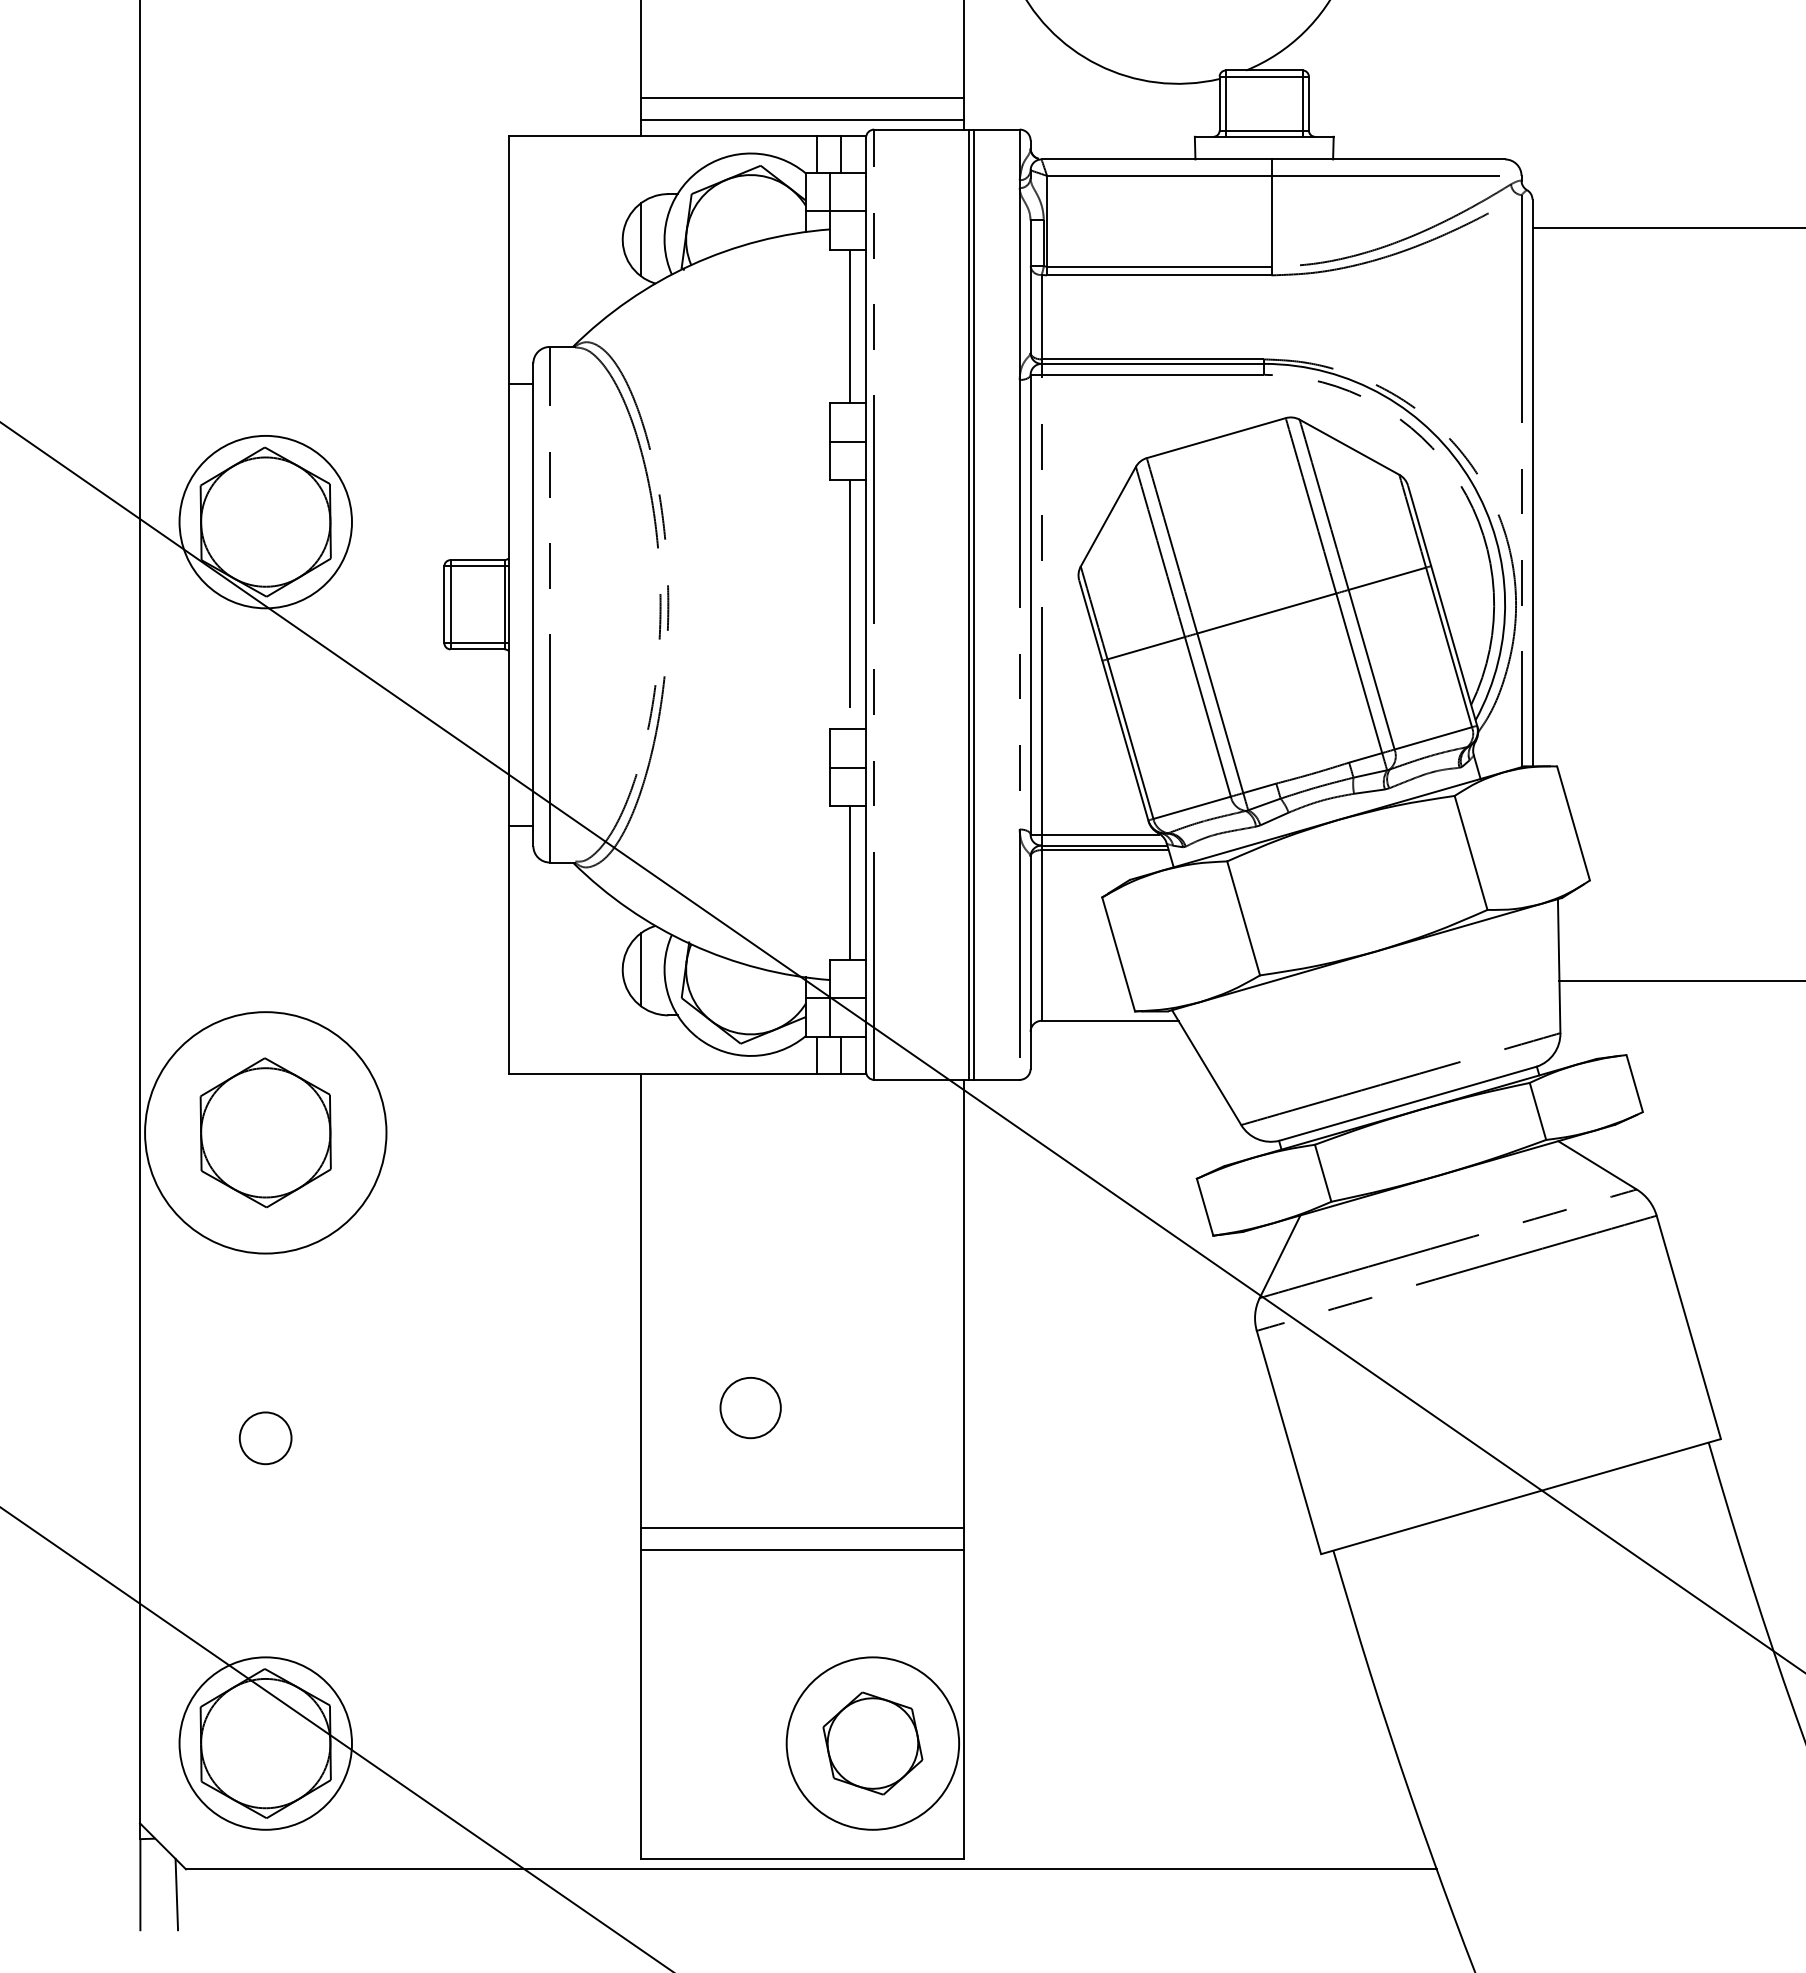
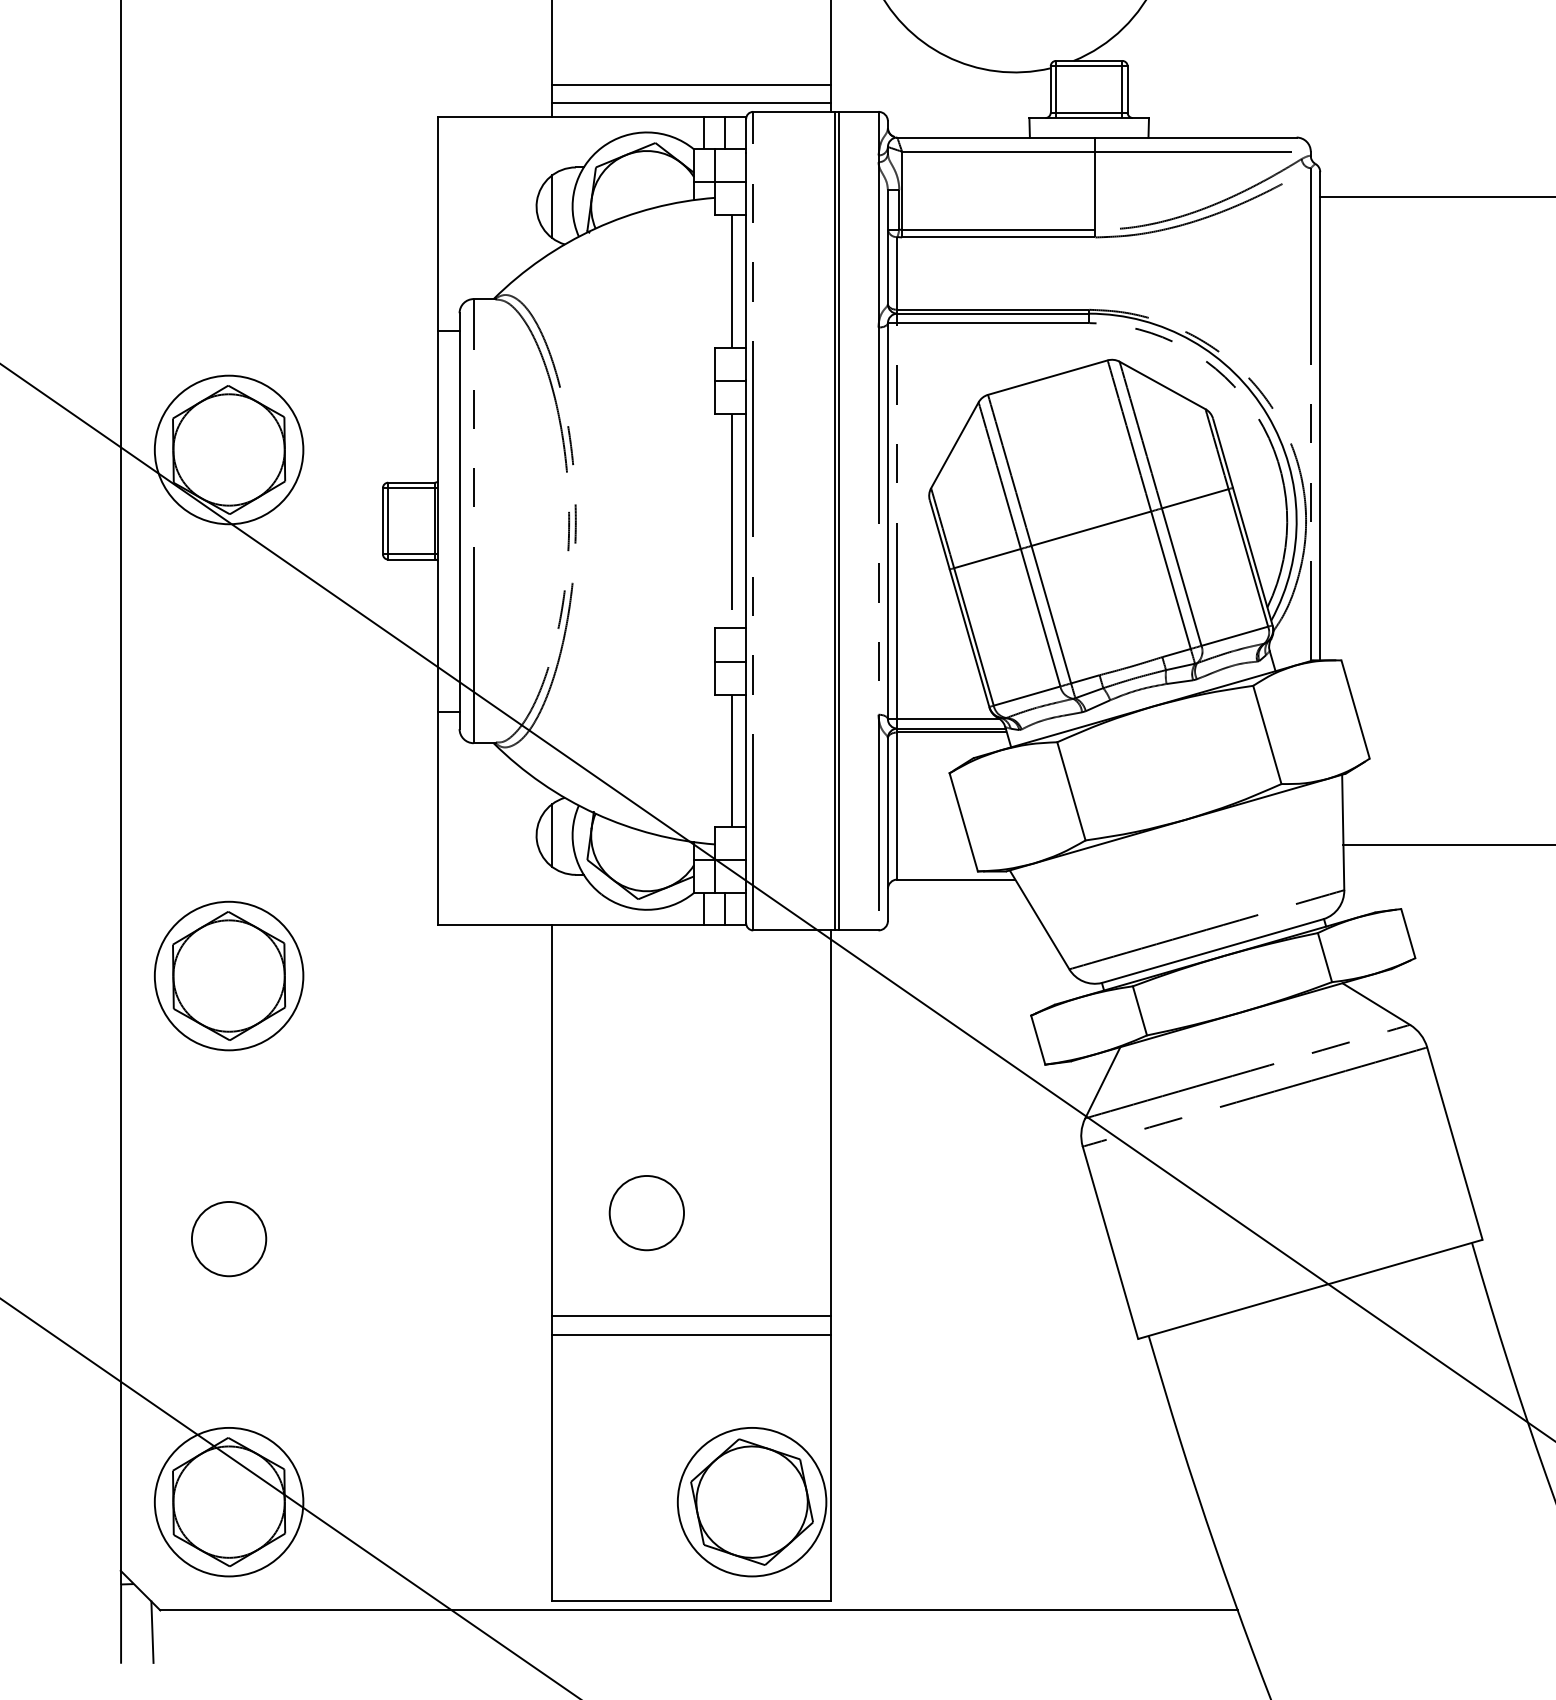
circle: (265, 1132) -> (228, 975), size x0.71
circle: (750, 1407) -> (646, 1212), size x1.43
circle: (265, 1438) -> (228, 1239), size x1.67
part: (872, 1743) -> (751, 1502), size x1.43

